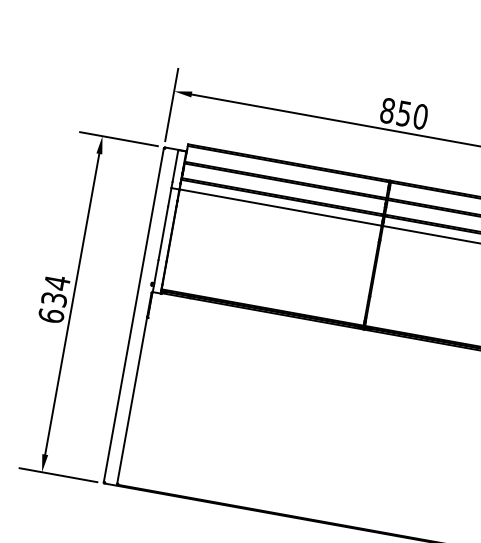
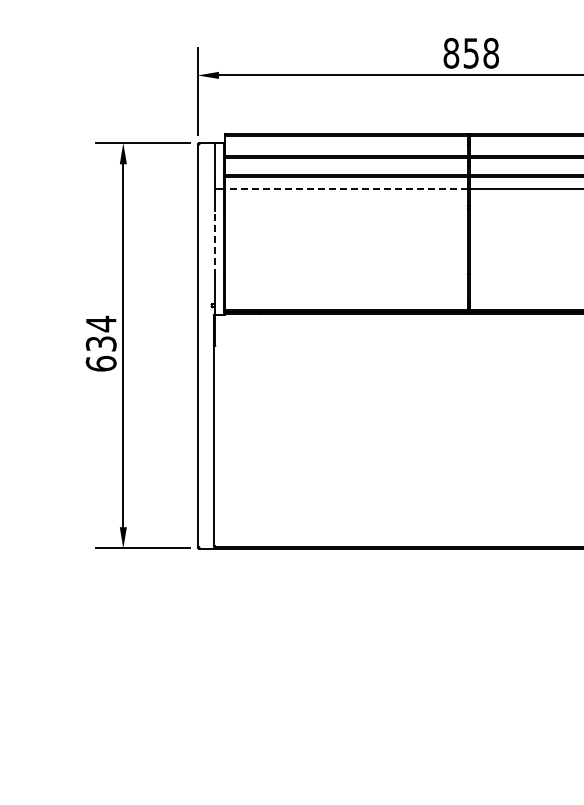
text: (420, 116) -> (491, 53), 850 -> 858
line: (280, 207) -> (346, 188), solid -> dashed
line: (163, 233) -> (214, 243), solid -> dashed

